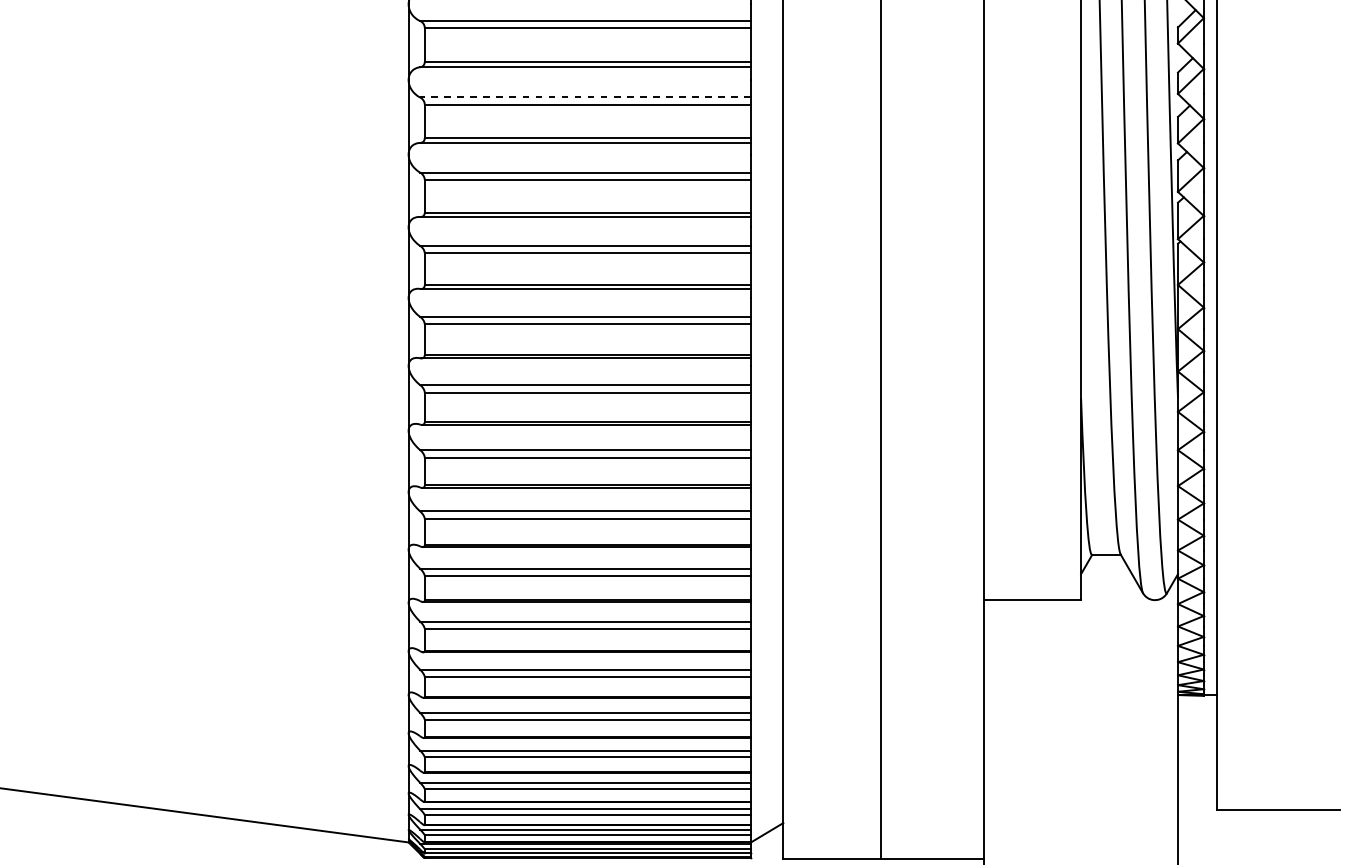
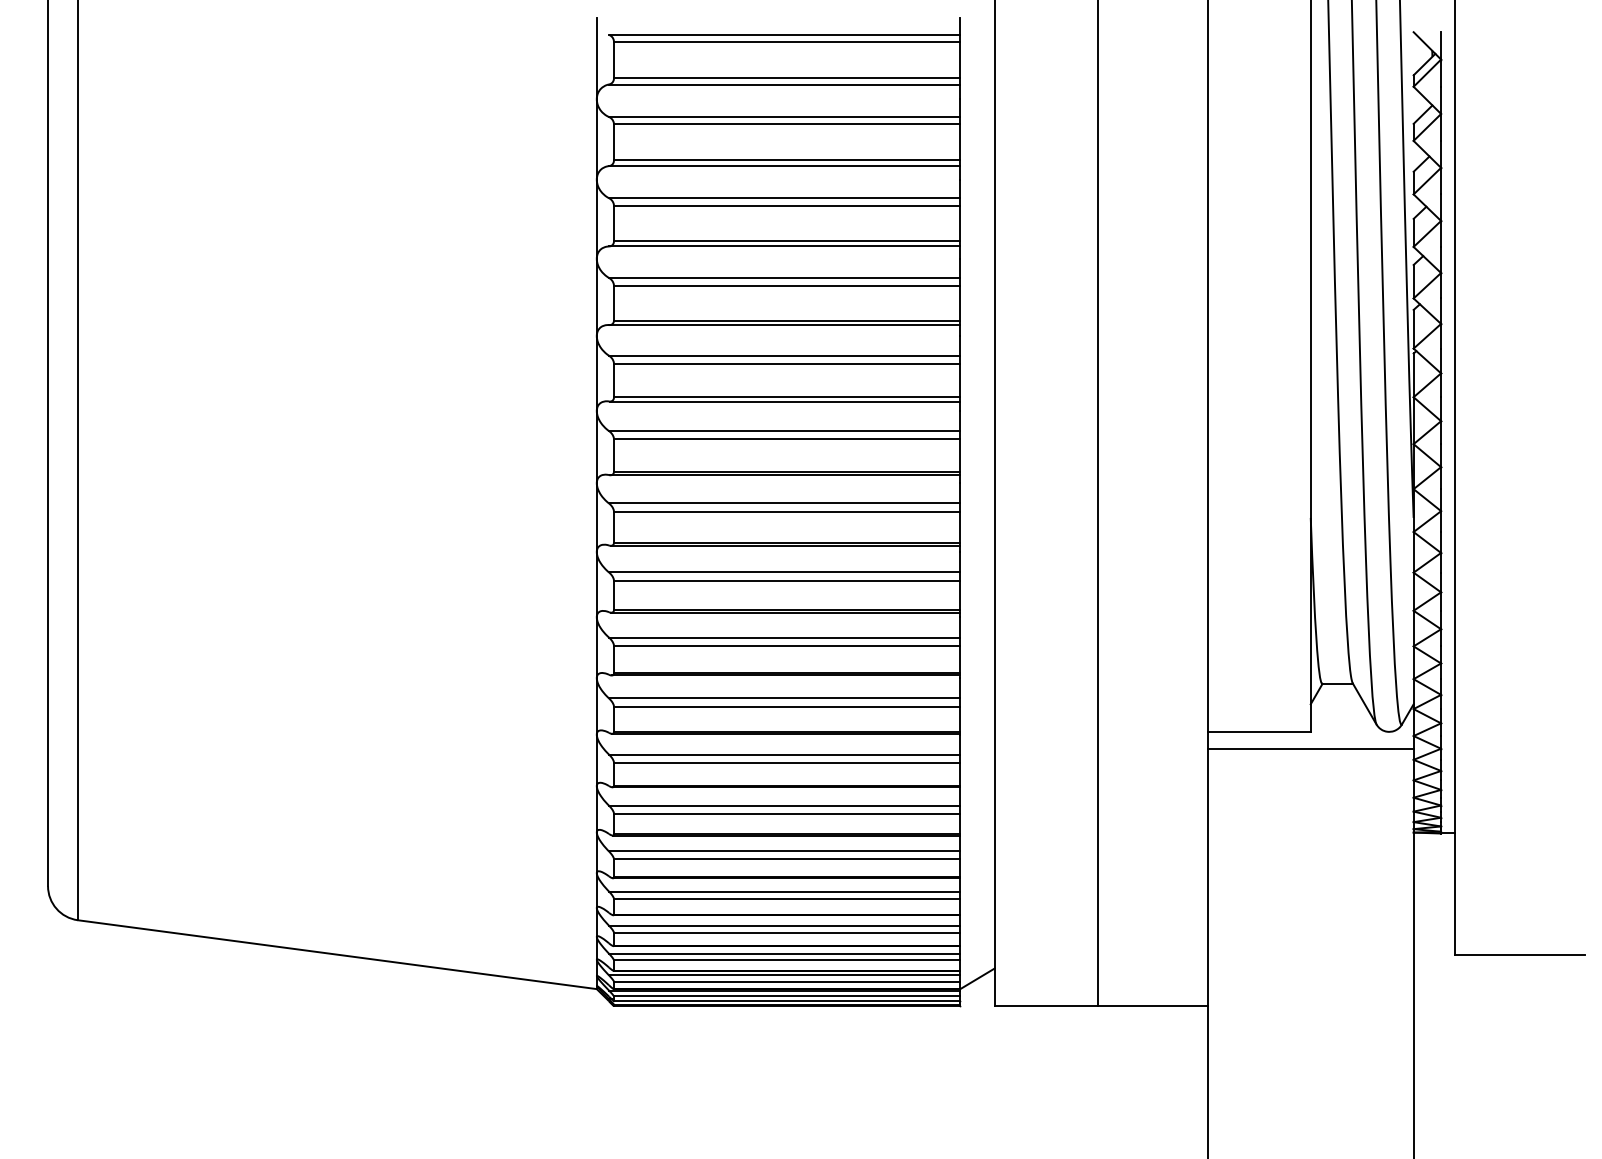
line: (585, 97) -> (784, 198), dashed -> solid
line: (1080, 616) -> (1310, 749), added

